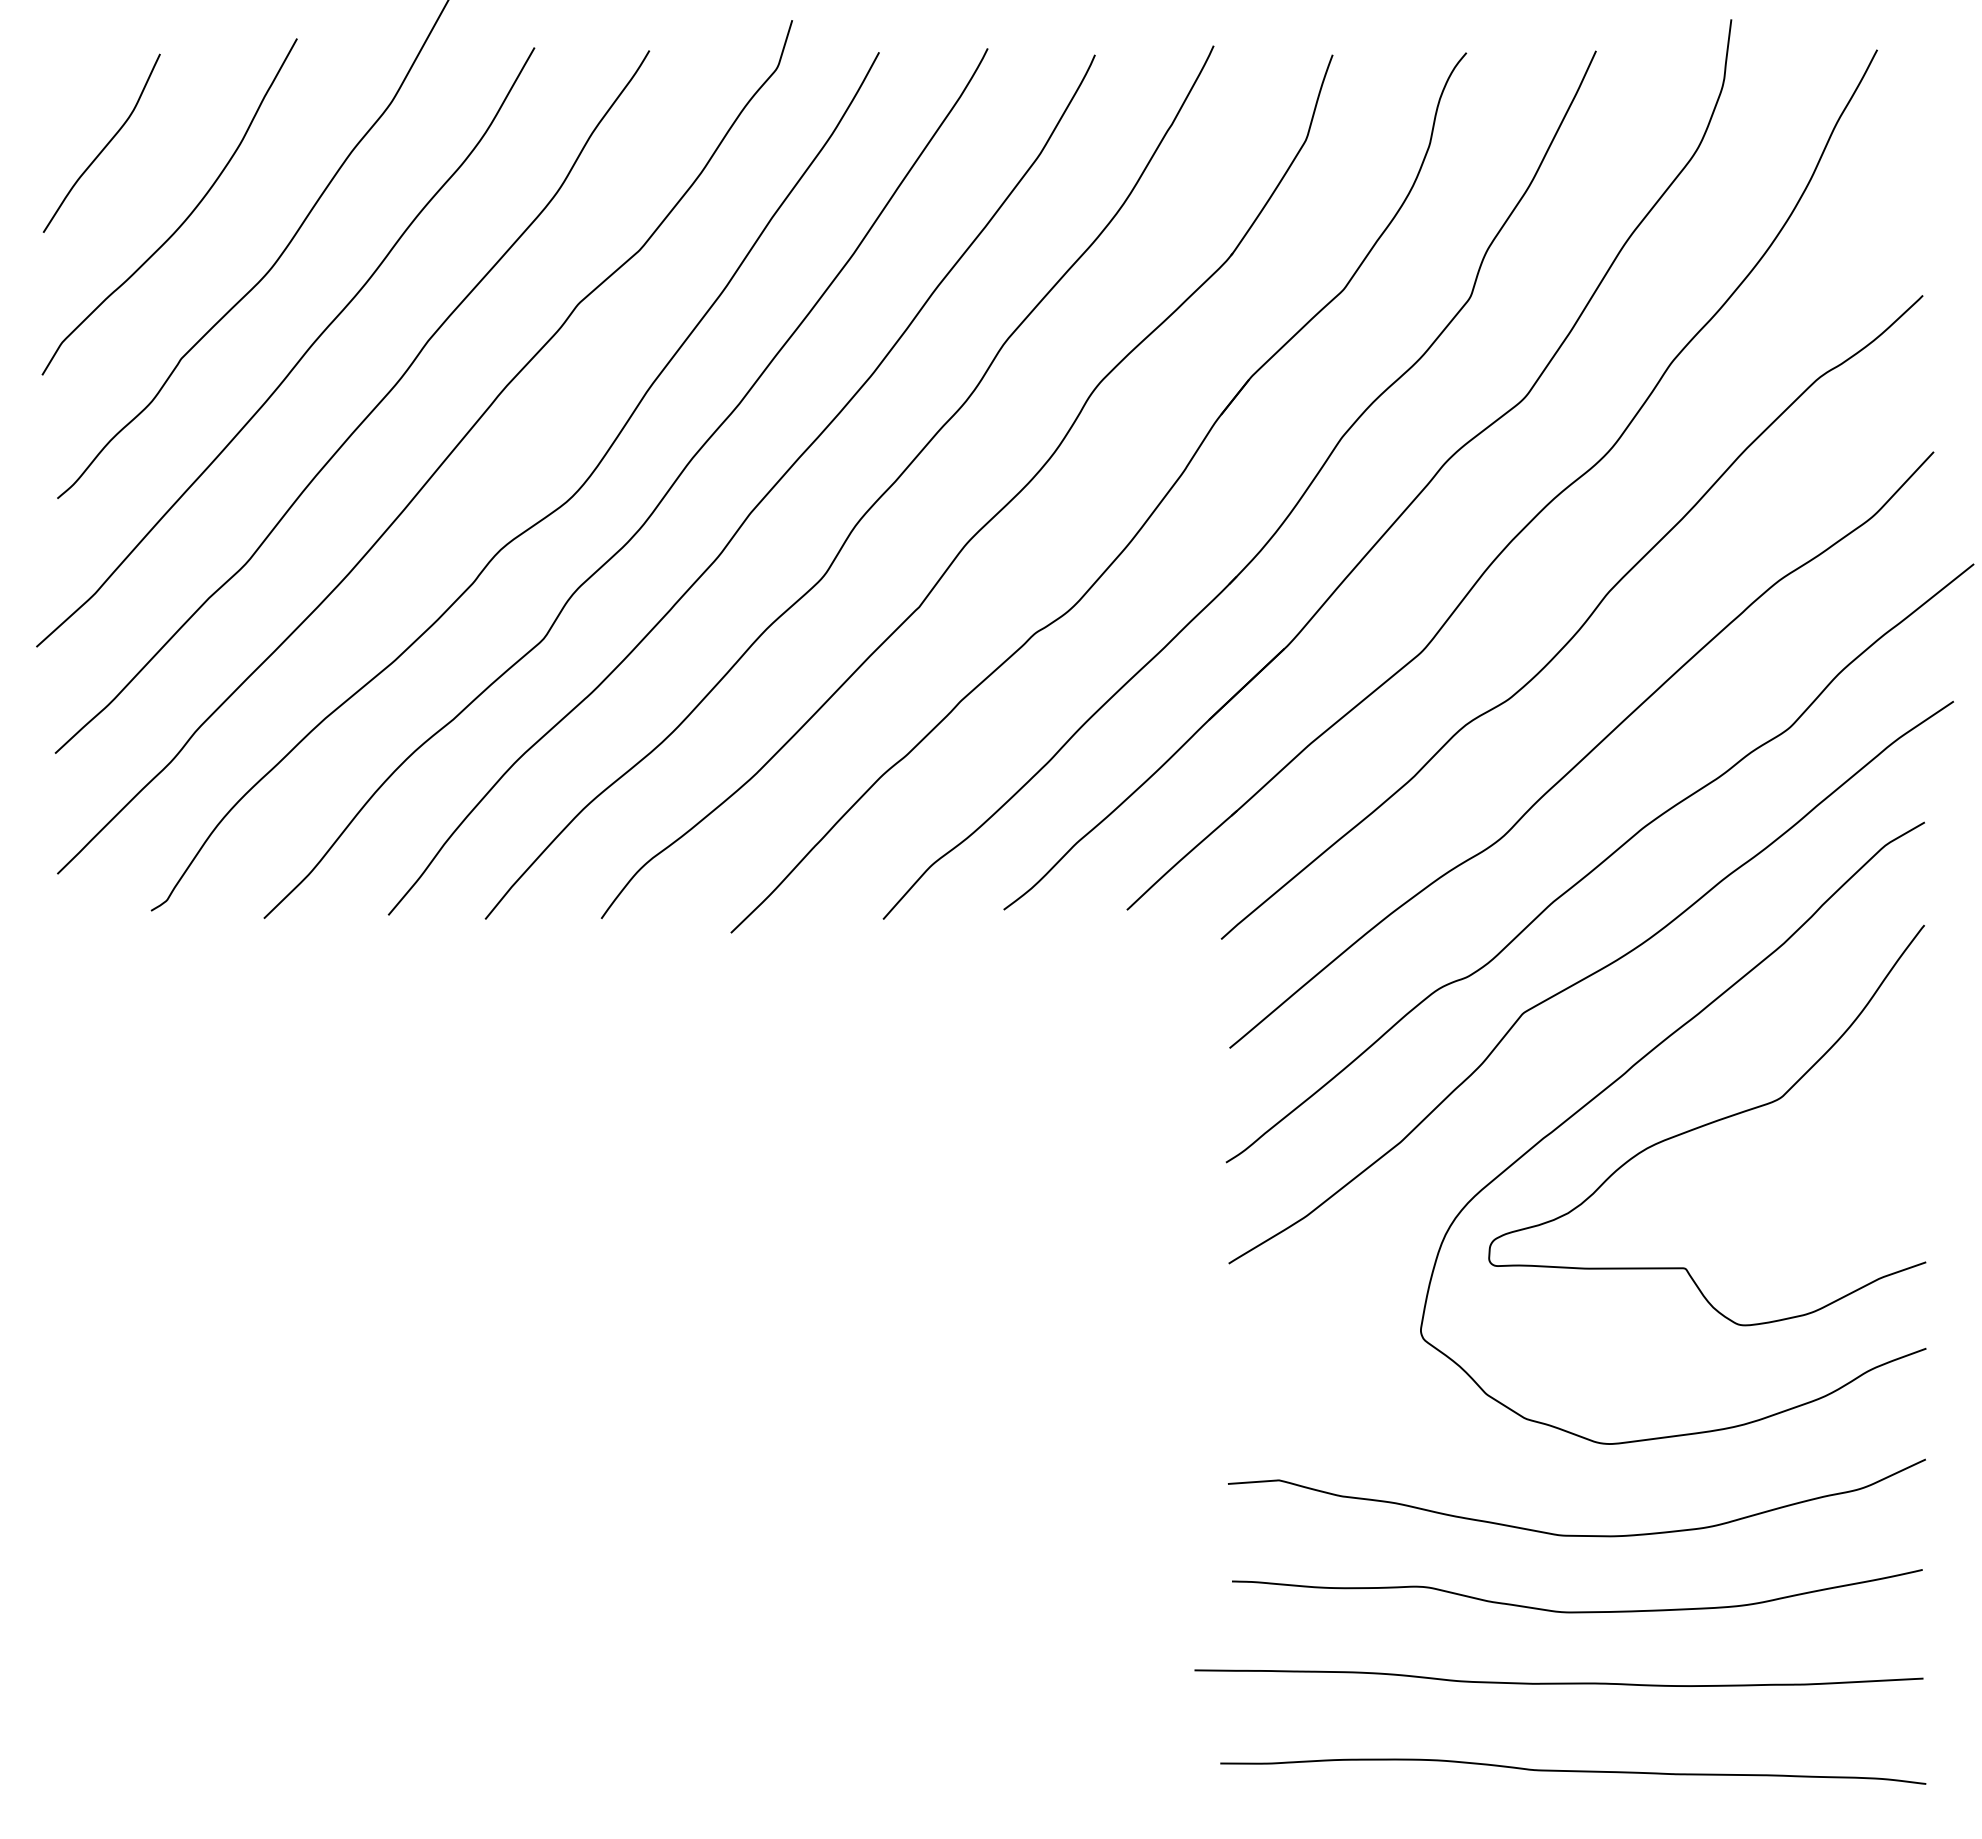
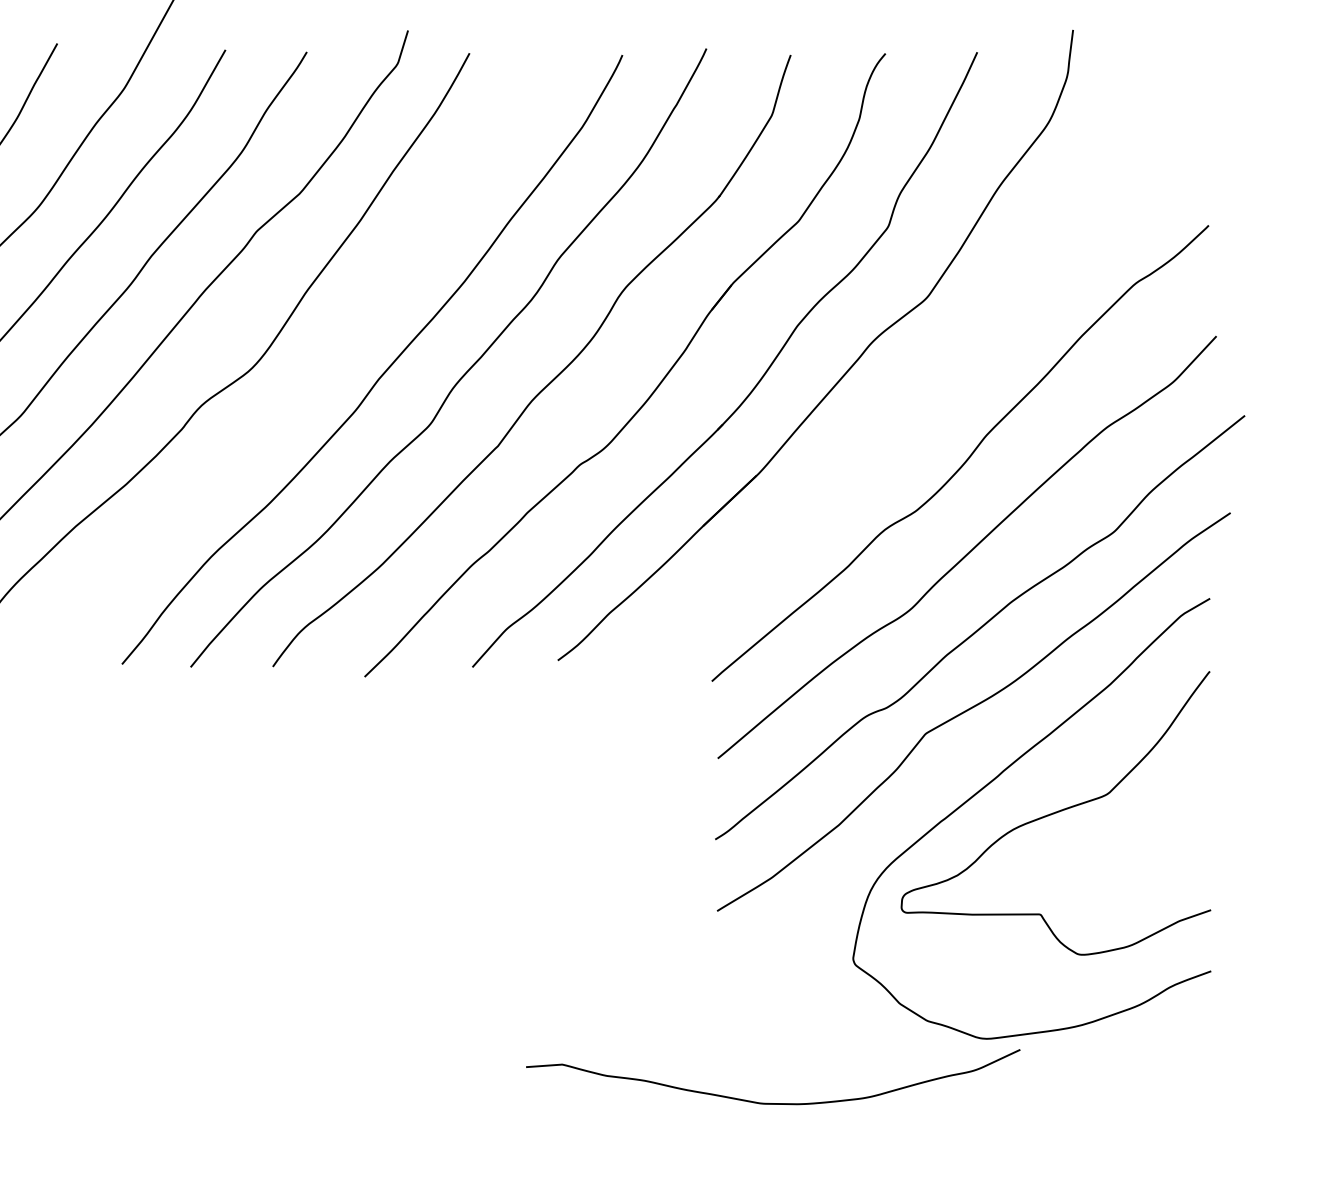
curve: (656, 505) -> (311, 374), removed
part: (1536, 514) -> (935, 380), removed
curve: (1572, 1534) -> (770, 1102), moved
curve: (1577, 1611) -> (964, 1157), removed

